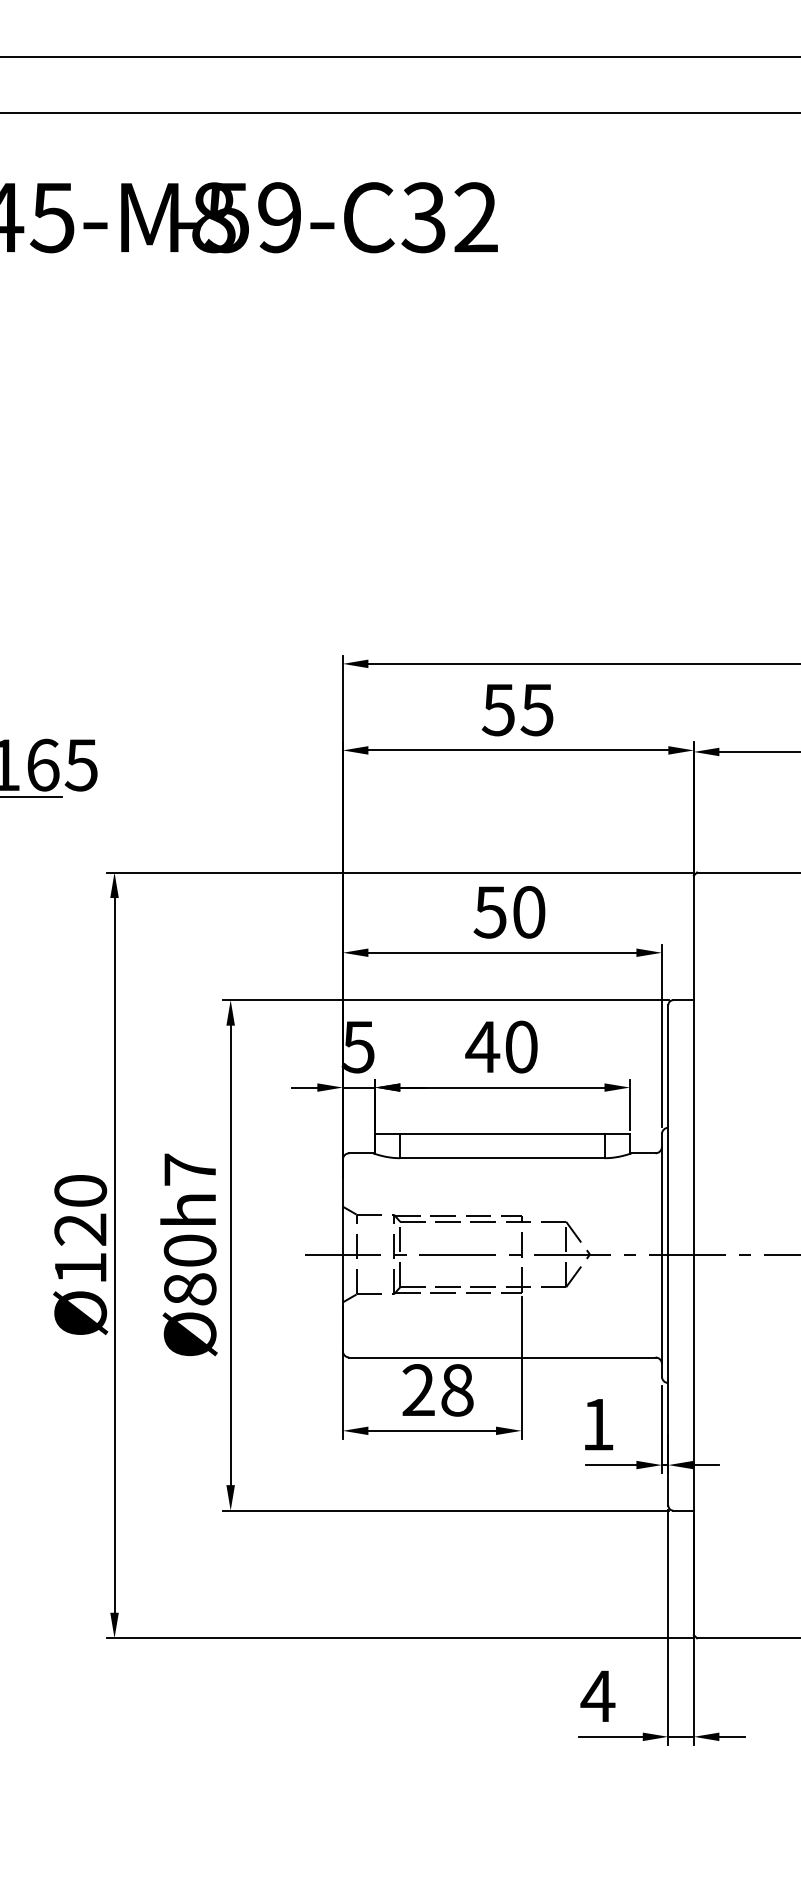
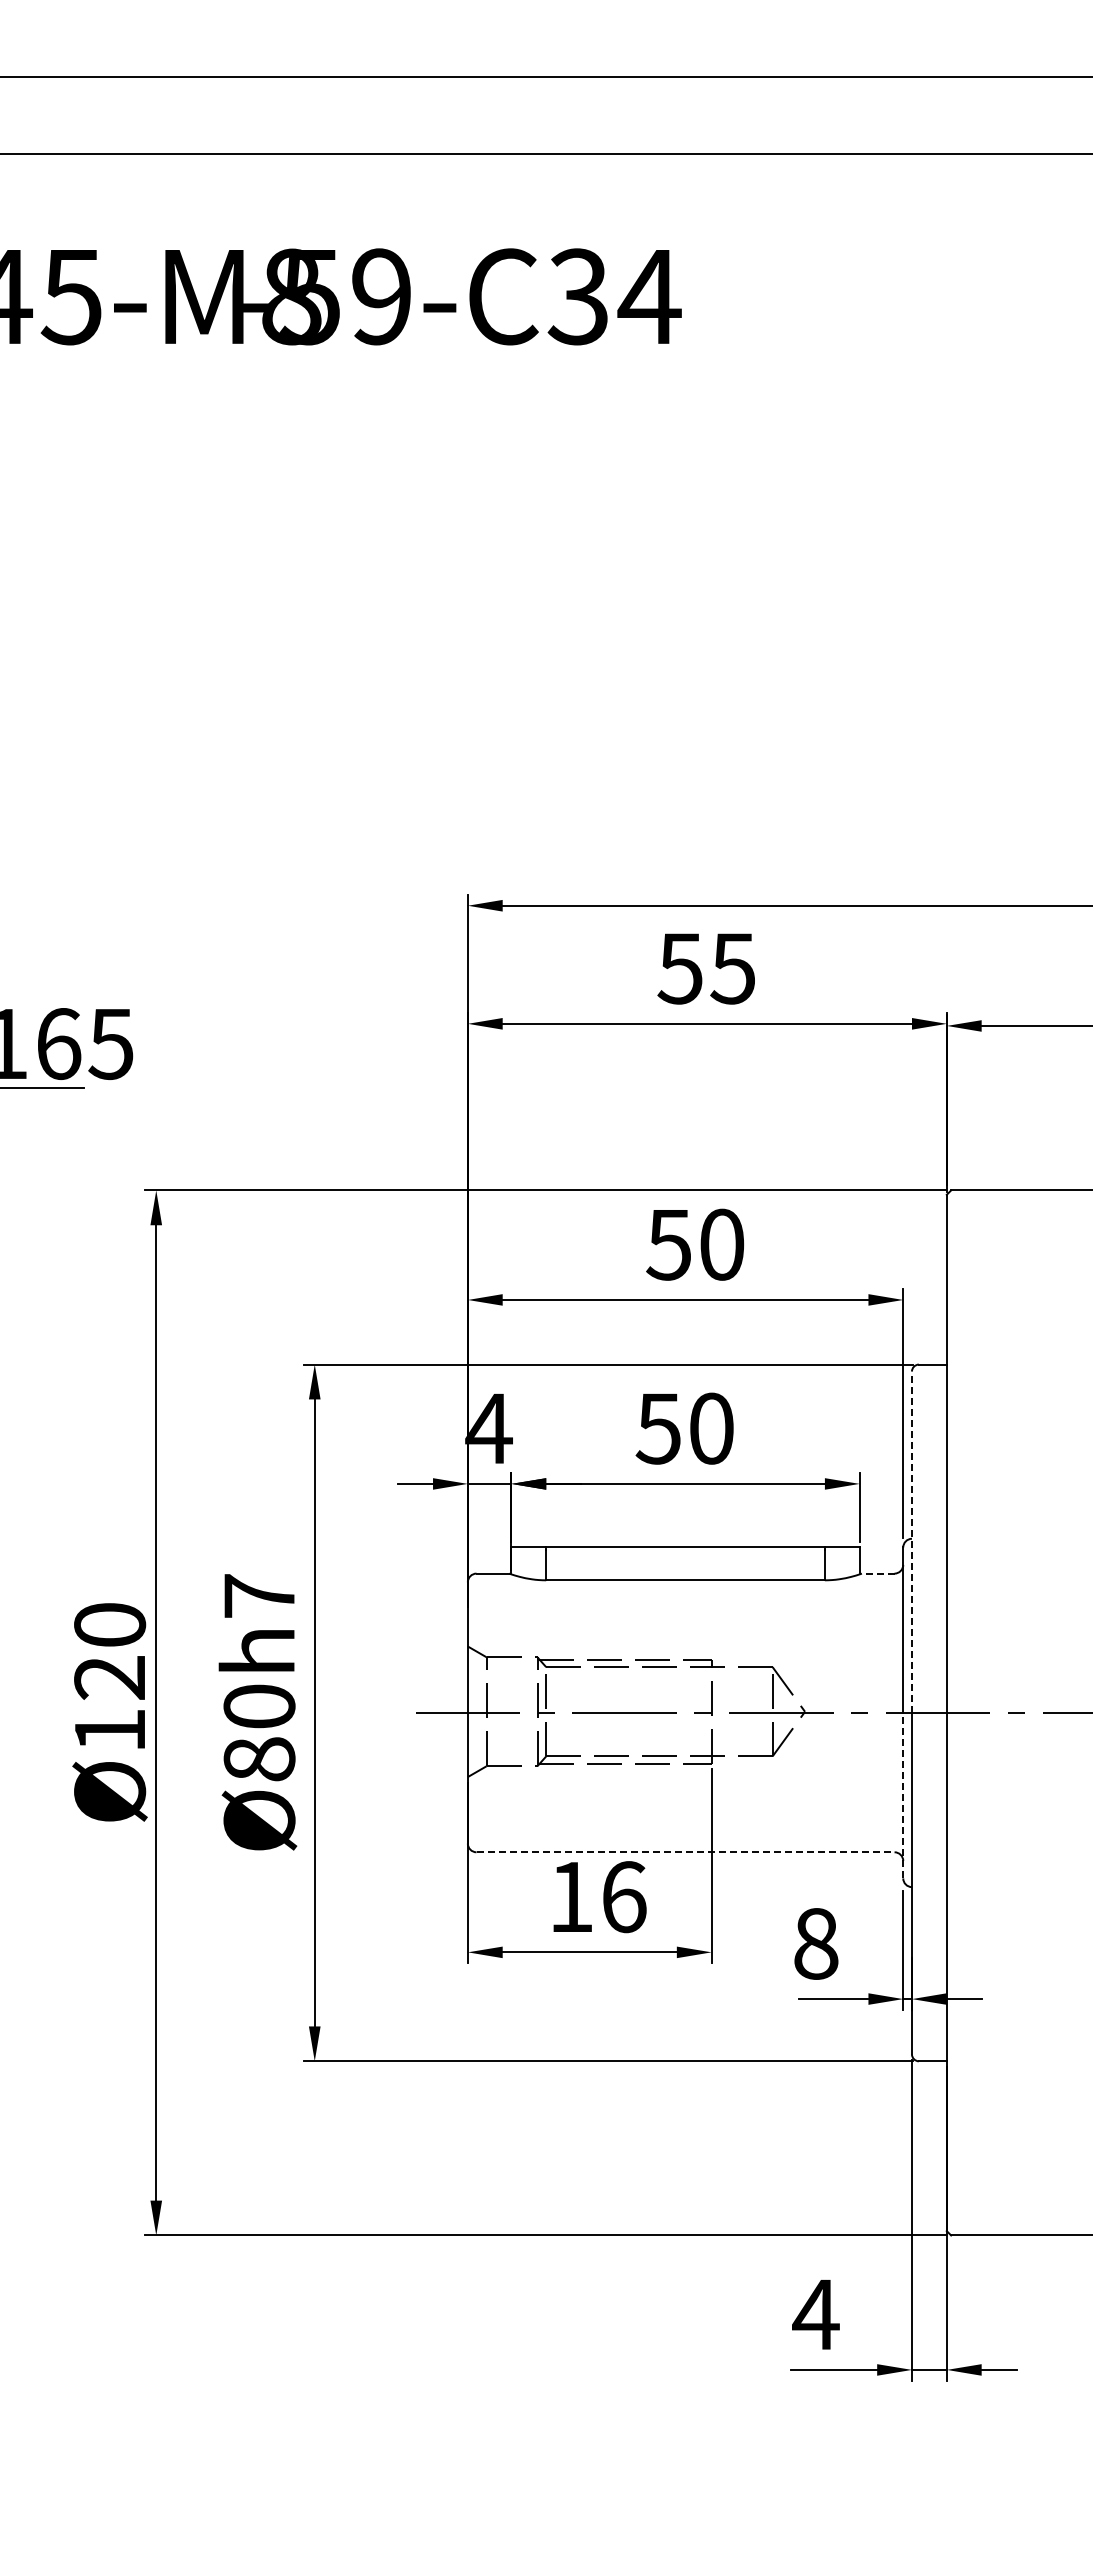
text: (475, 216) -> (649, 295), -59-C32 -> -59-C34
text: (357, 1046) -> (488, 1428), 5 -> 4
text: (482, 1046) -> (658, 1428), 40 -> 50
line: (667, 1130) -> (911, 1542), solid -> dashed
line: (643, 1153) -> (877, 1573), solid -> dashed
line: (662, 1315) -> (903, 1795), solid -> dashed
line: (503, 1357) -> (686, 1852), solid -> dashed
text: (437, 1390) -> (597, 1897), 28 -> 16
text: (598, 1424) -> (816, 1943), 1 -> 8

